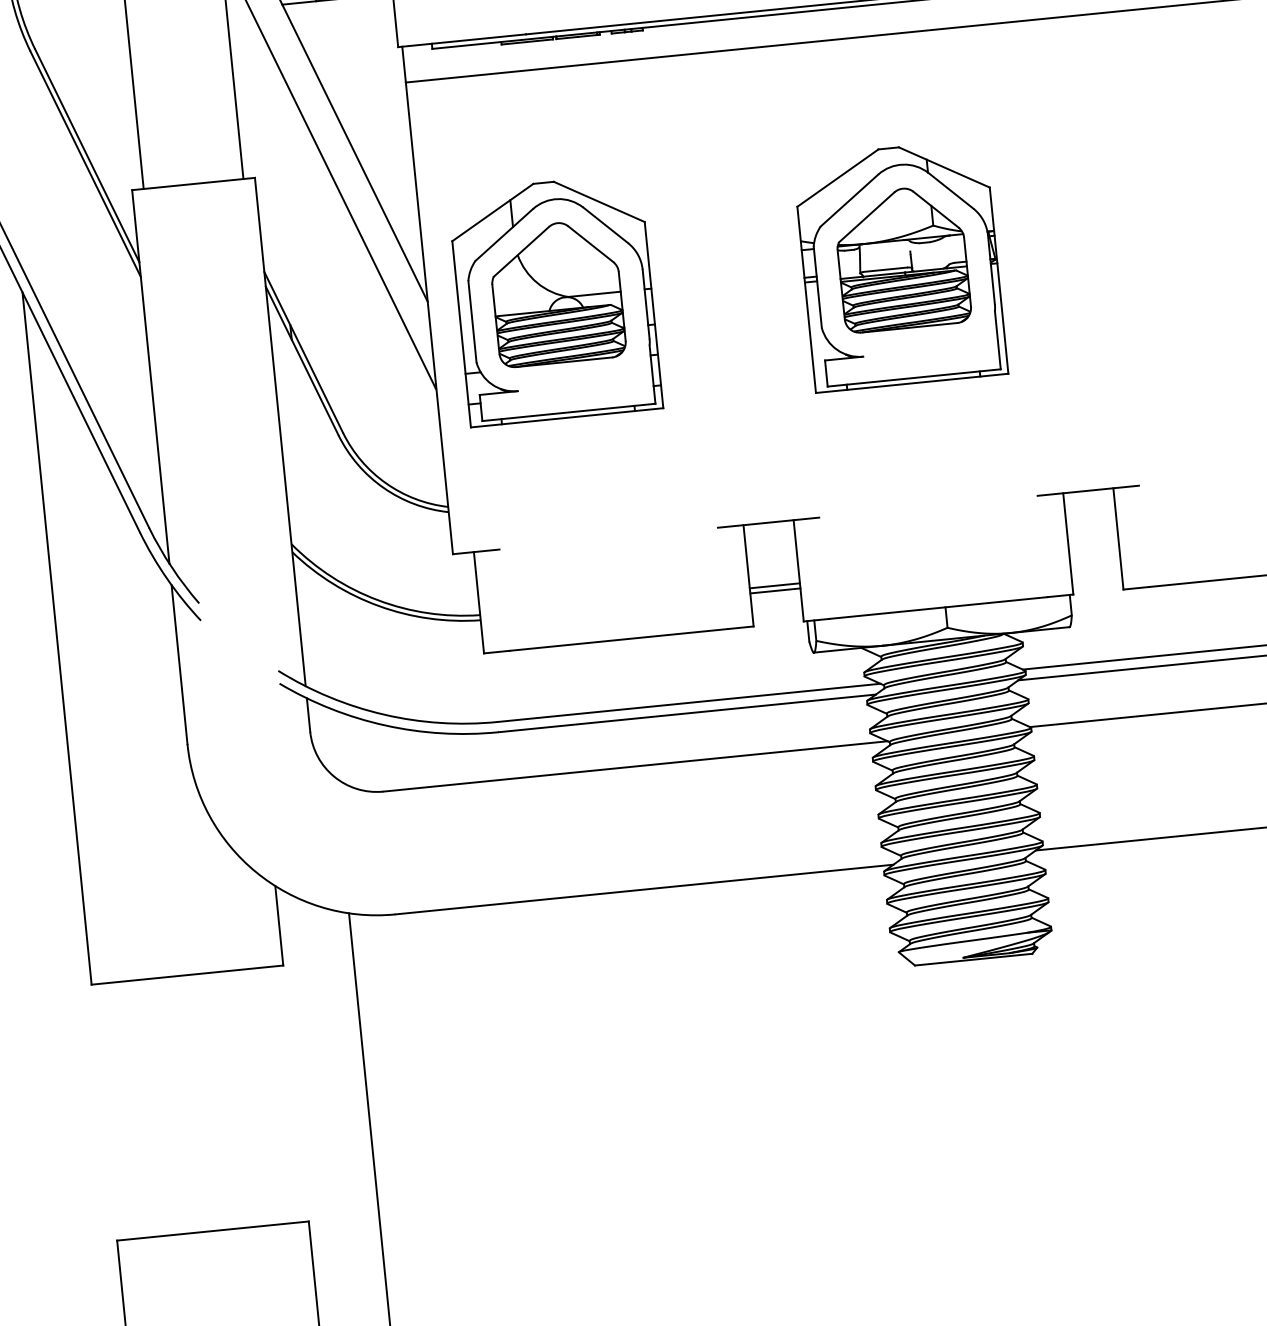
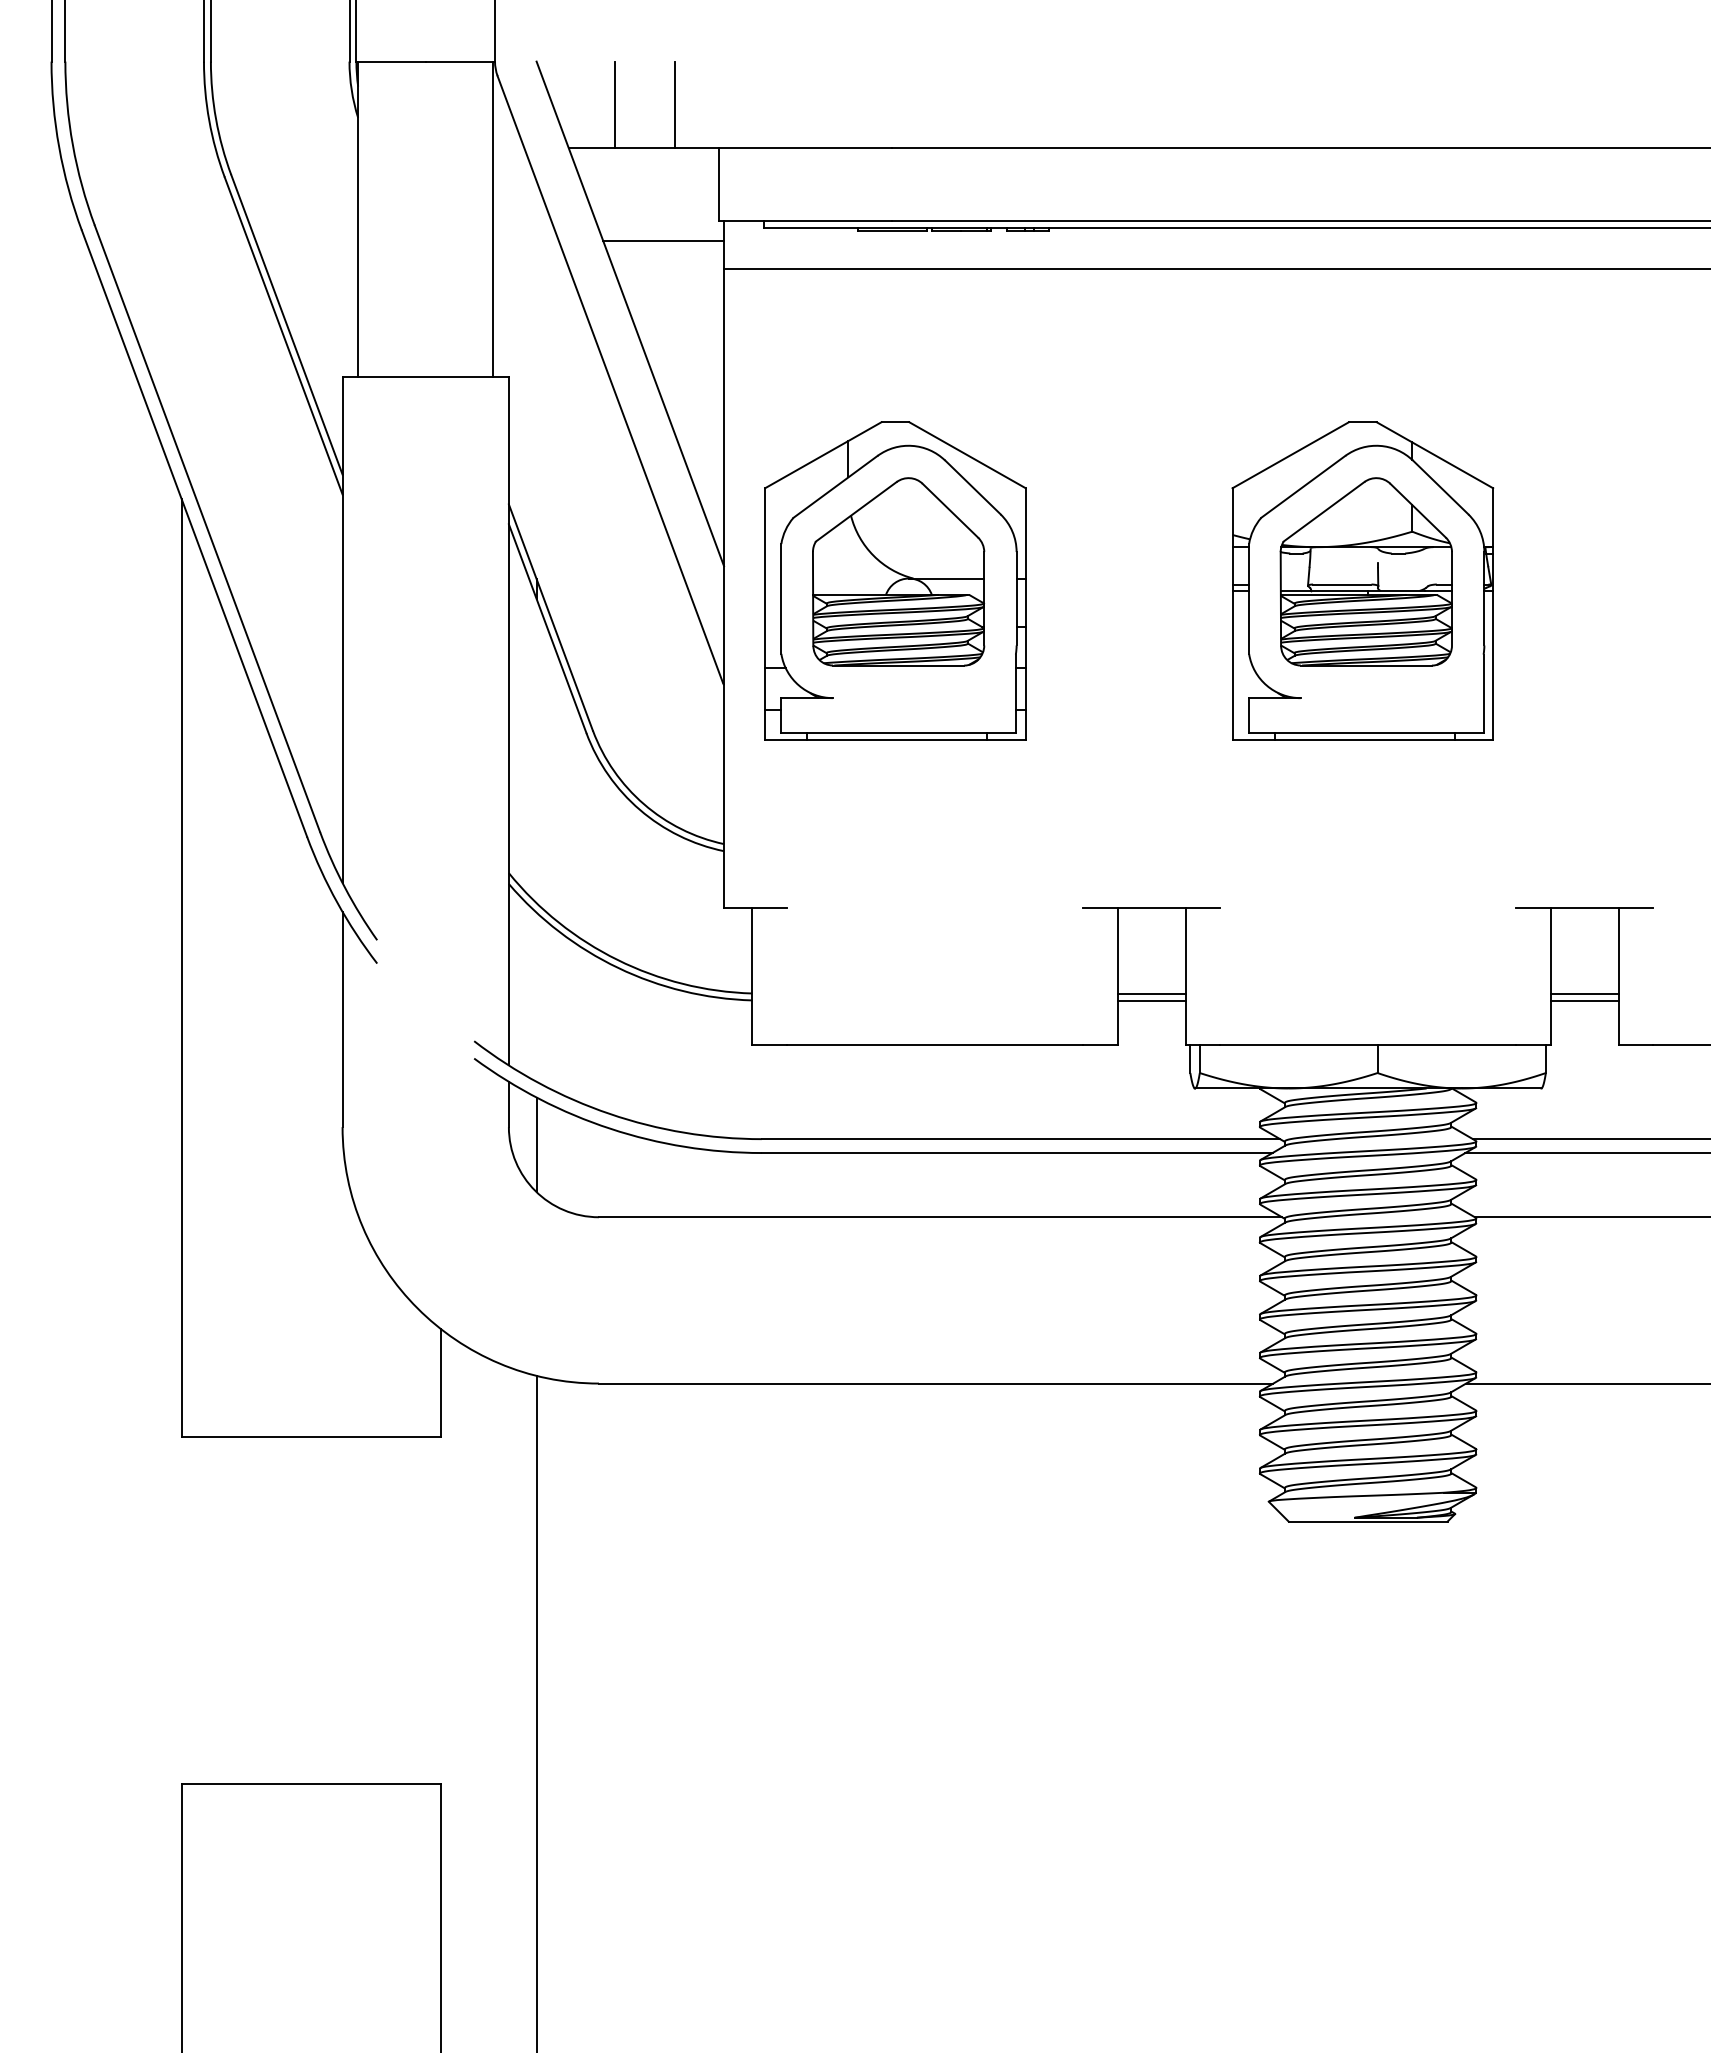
line: (359, 66) -> (663, 241), added
line: (1094, 553) -> (1584, 993), added
line: (1094, 558) -> (1584, 1000), added
line: (331, 742) -> (536, 1144), added

